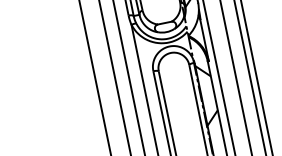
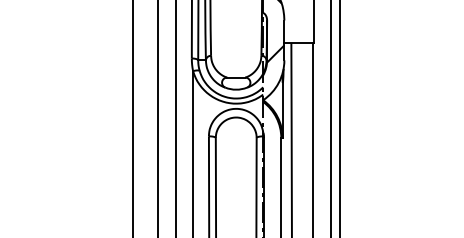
hatch: (207, 94) -> (272, 180), removed

